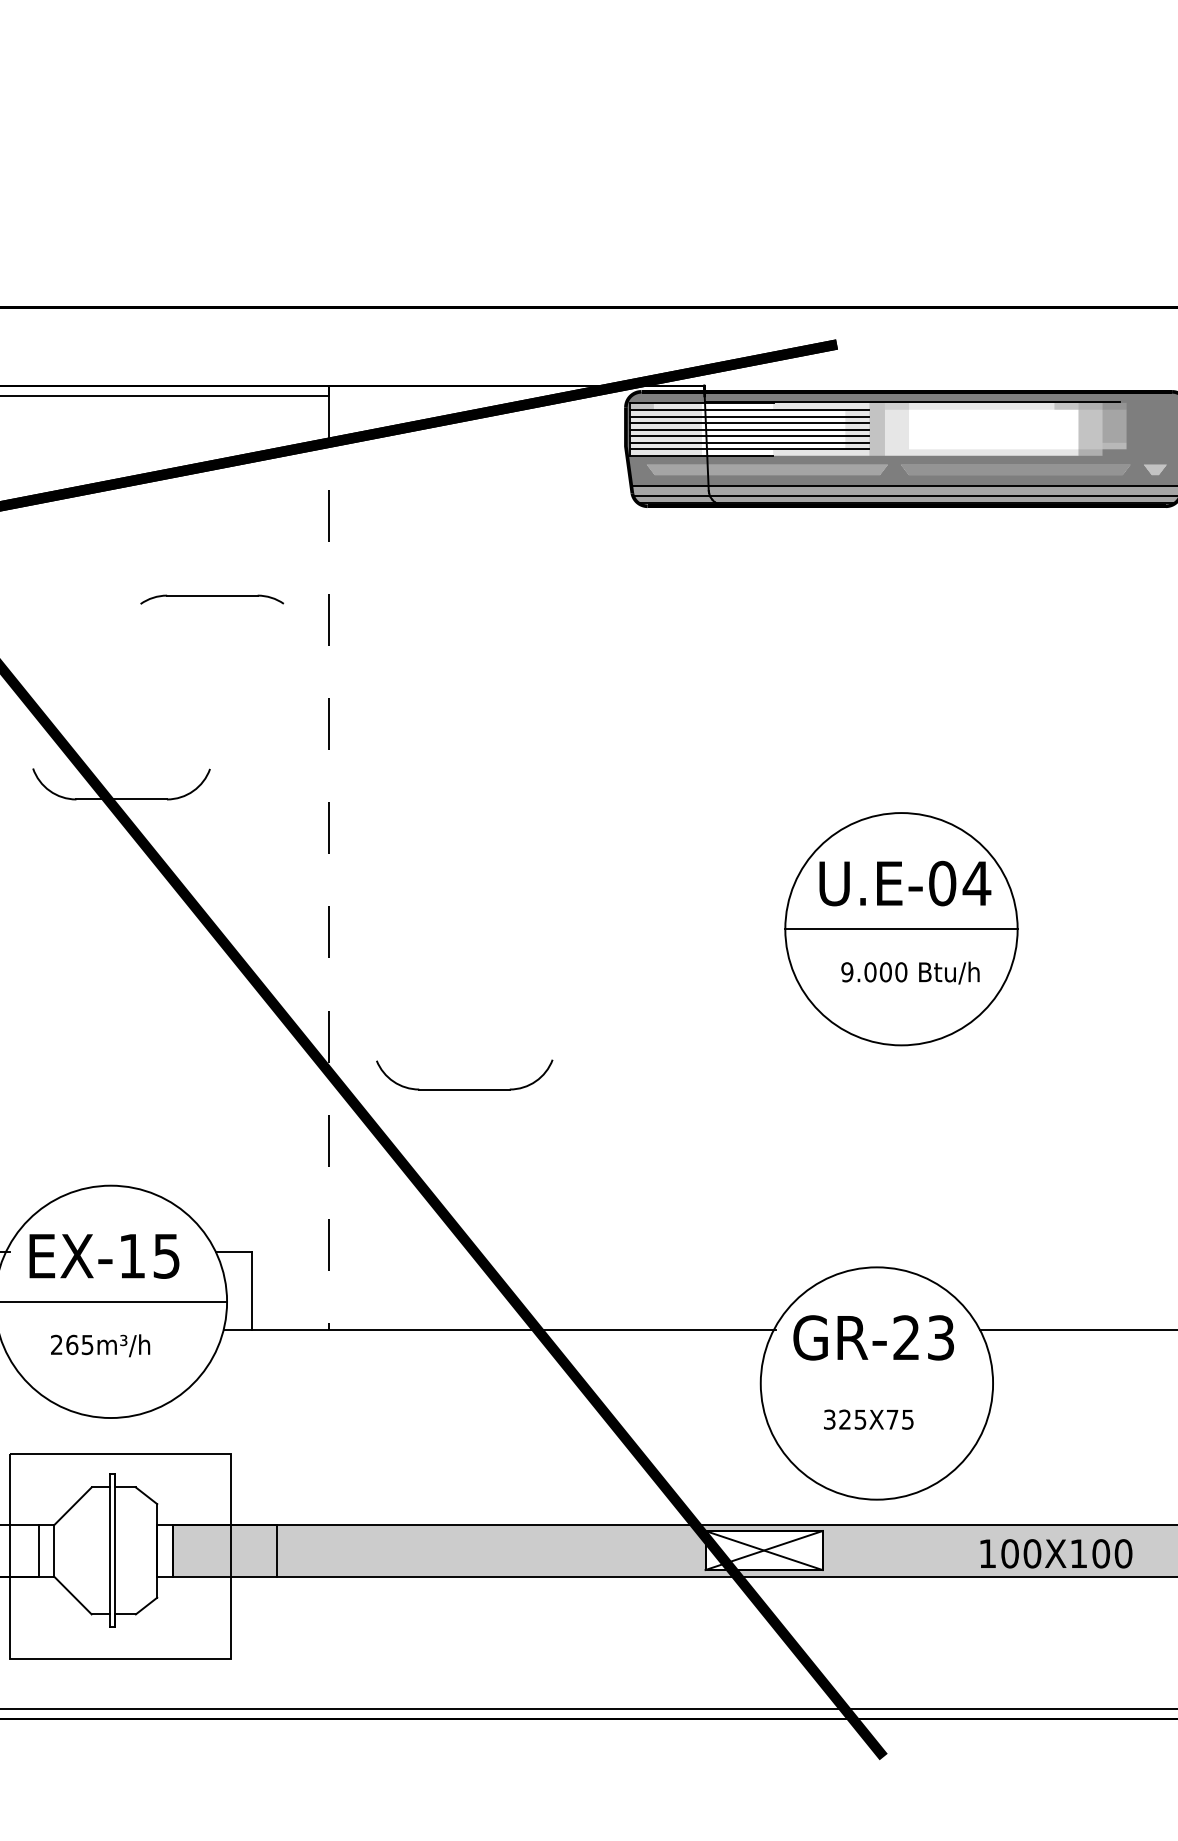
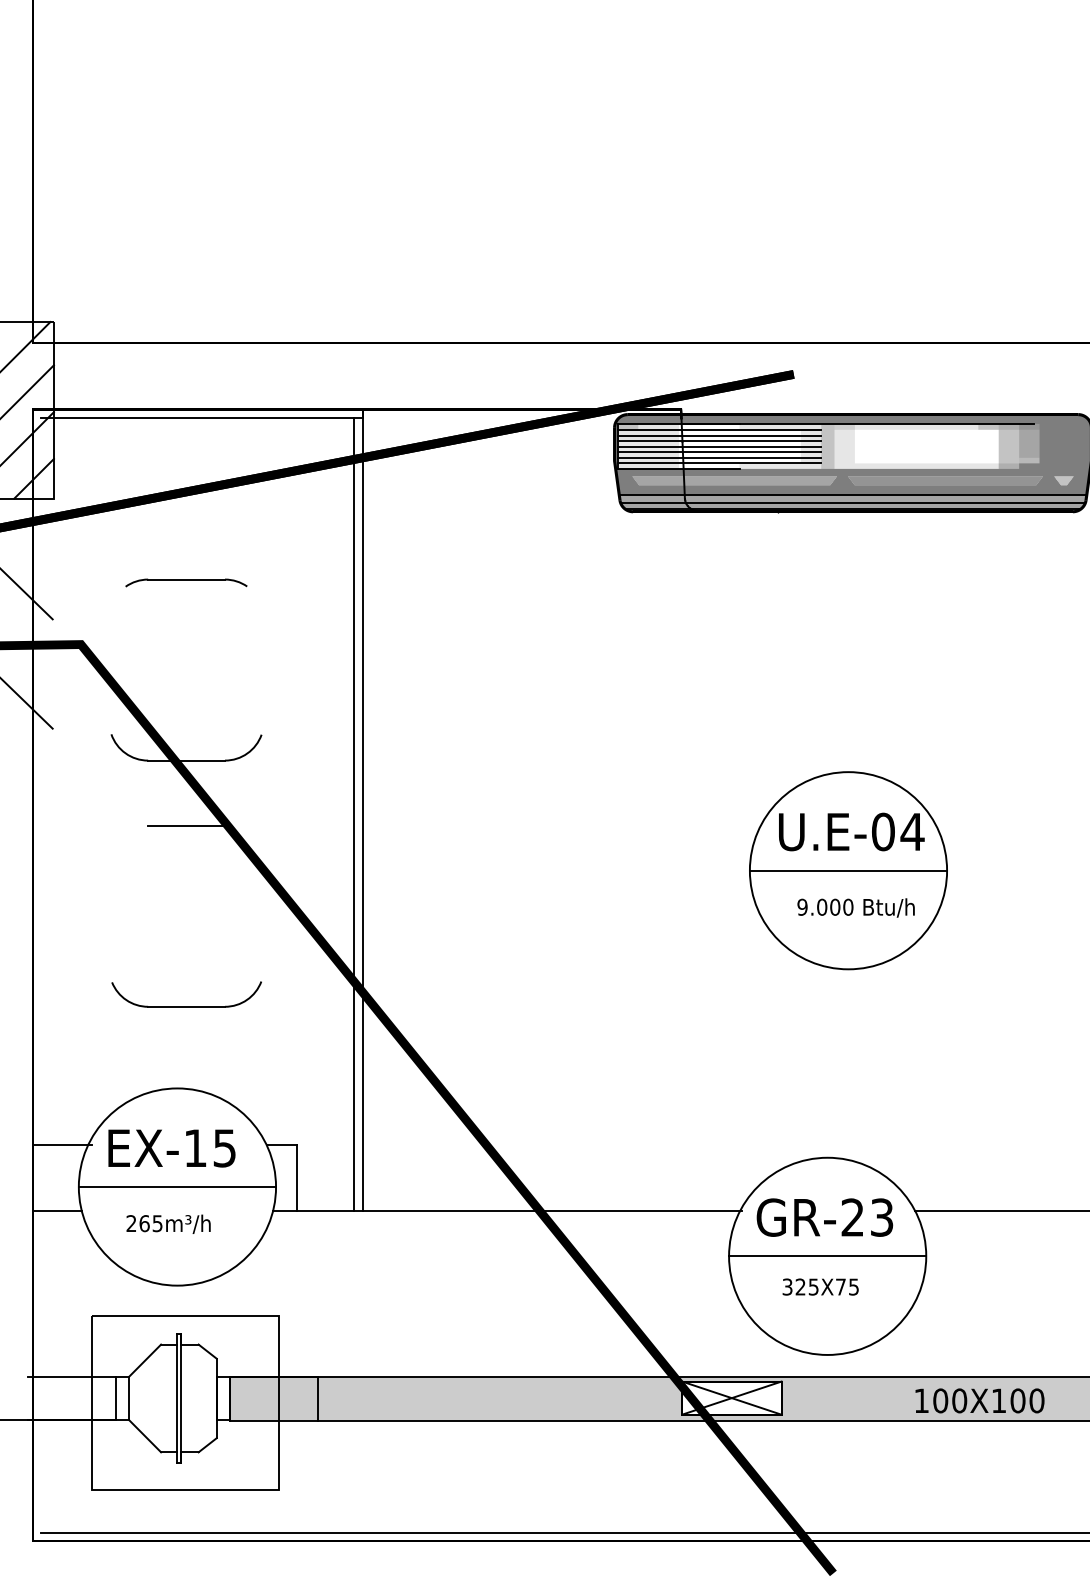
part: (212, 599) -> (186, 582), moved
line: (328, 858) -> (362, 810), dashed -> solid
line: (319, 862) -> (354, 814), added
line: (121, 875) -> (186, 825), added
part: (464, 1089) -> (186, 1006), moved
line: (876, 1383) -> (827, 1256), added

